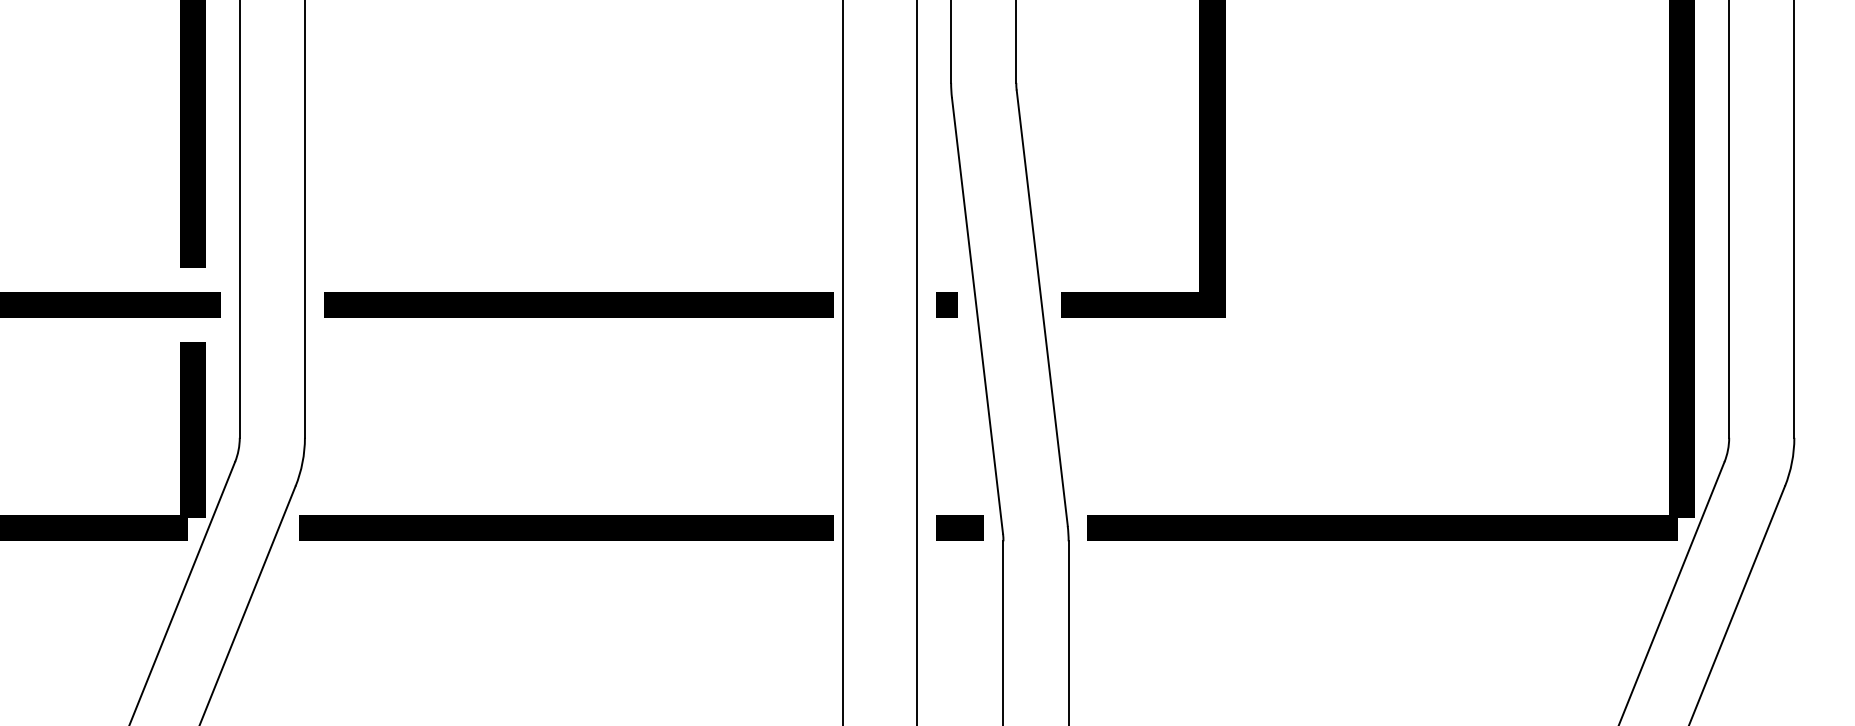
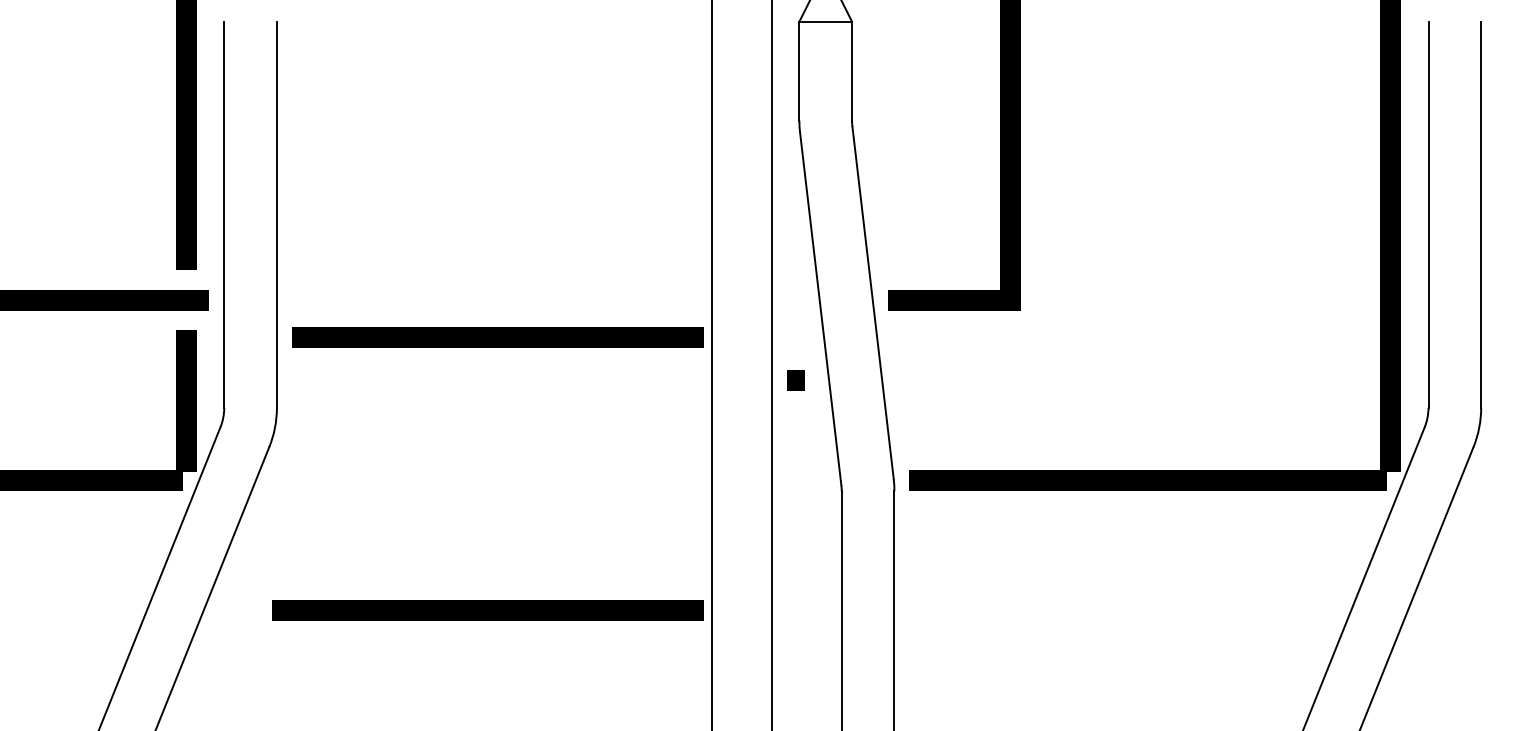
line: (577, 305) -> (497, 337), moved
line: (946, 305) -> (795, 380), moved
line: (565, 527) -> (487, 610), moved
line: (959, 527) -> (806, 480), removed

